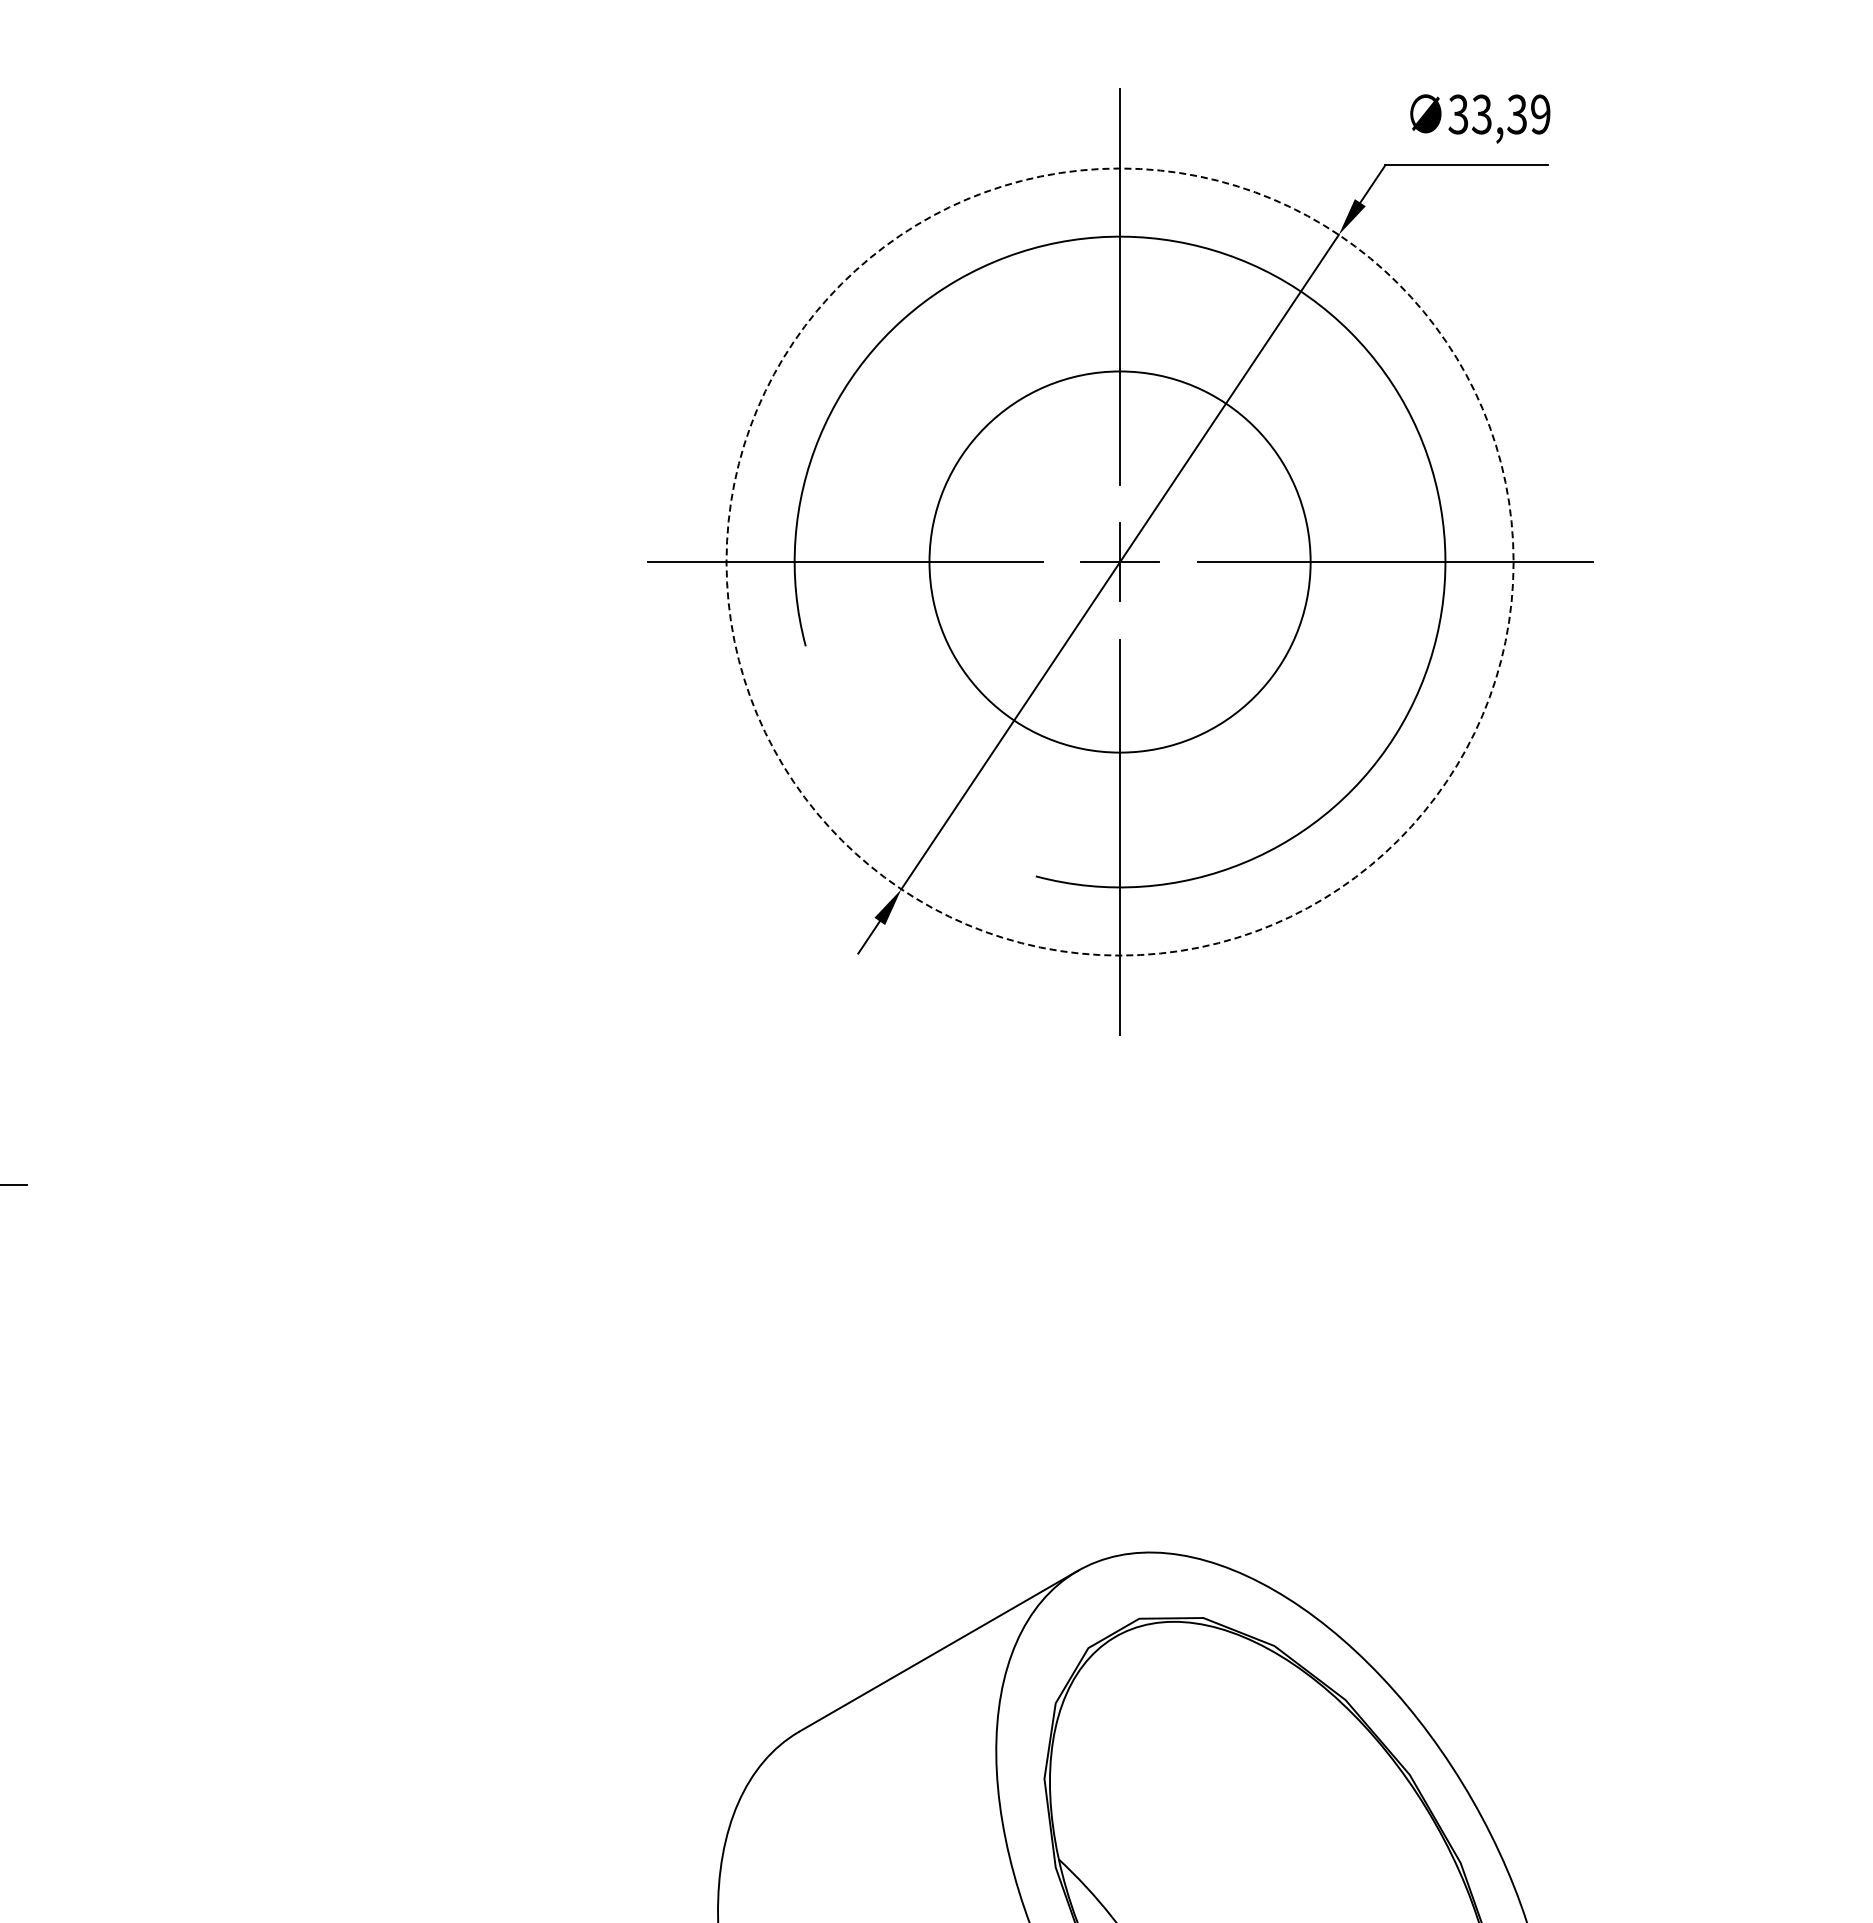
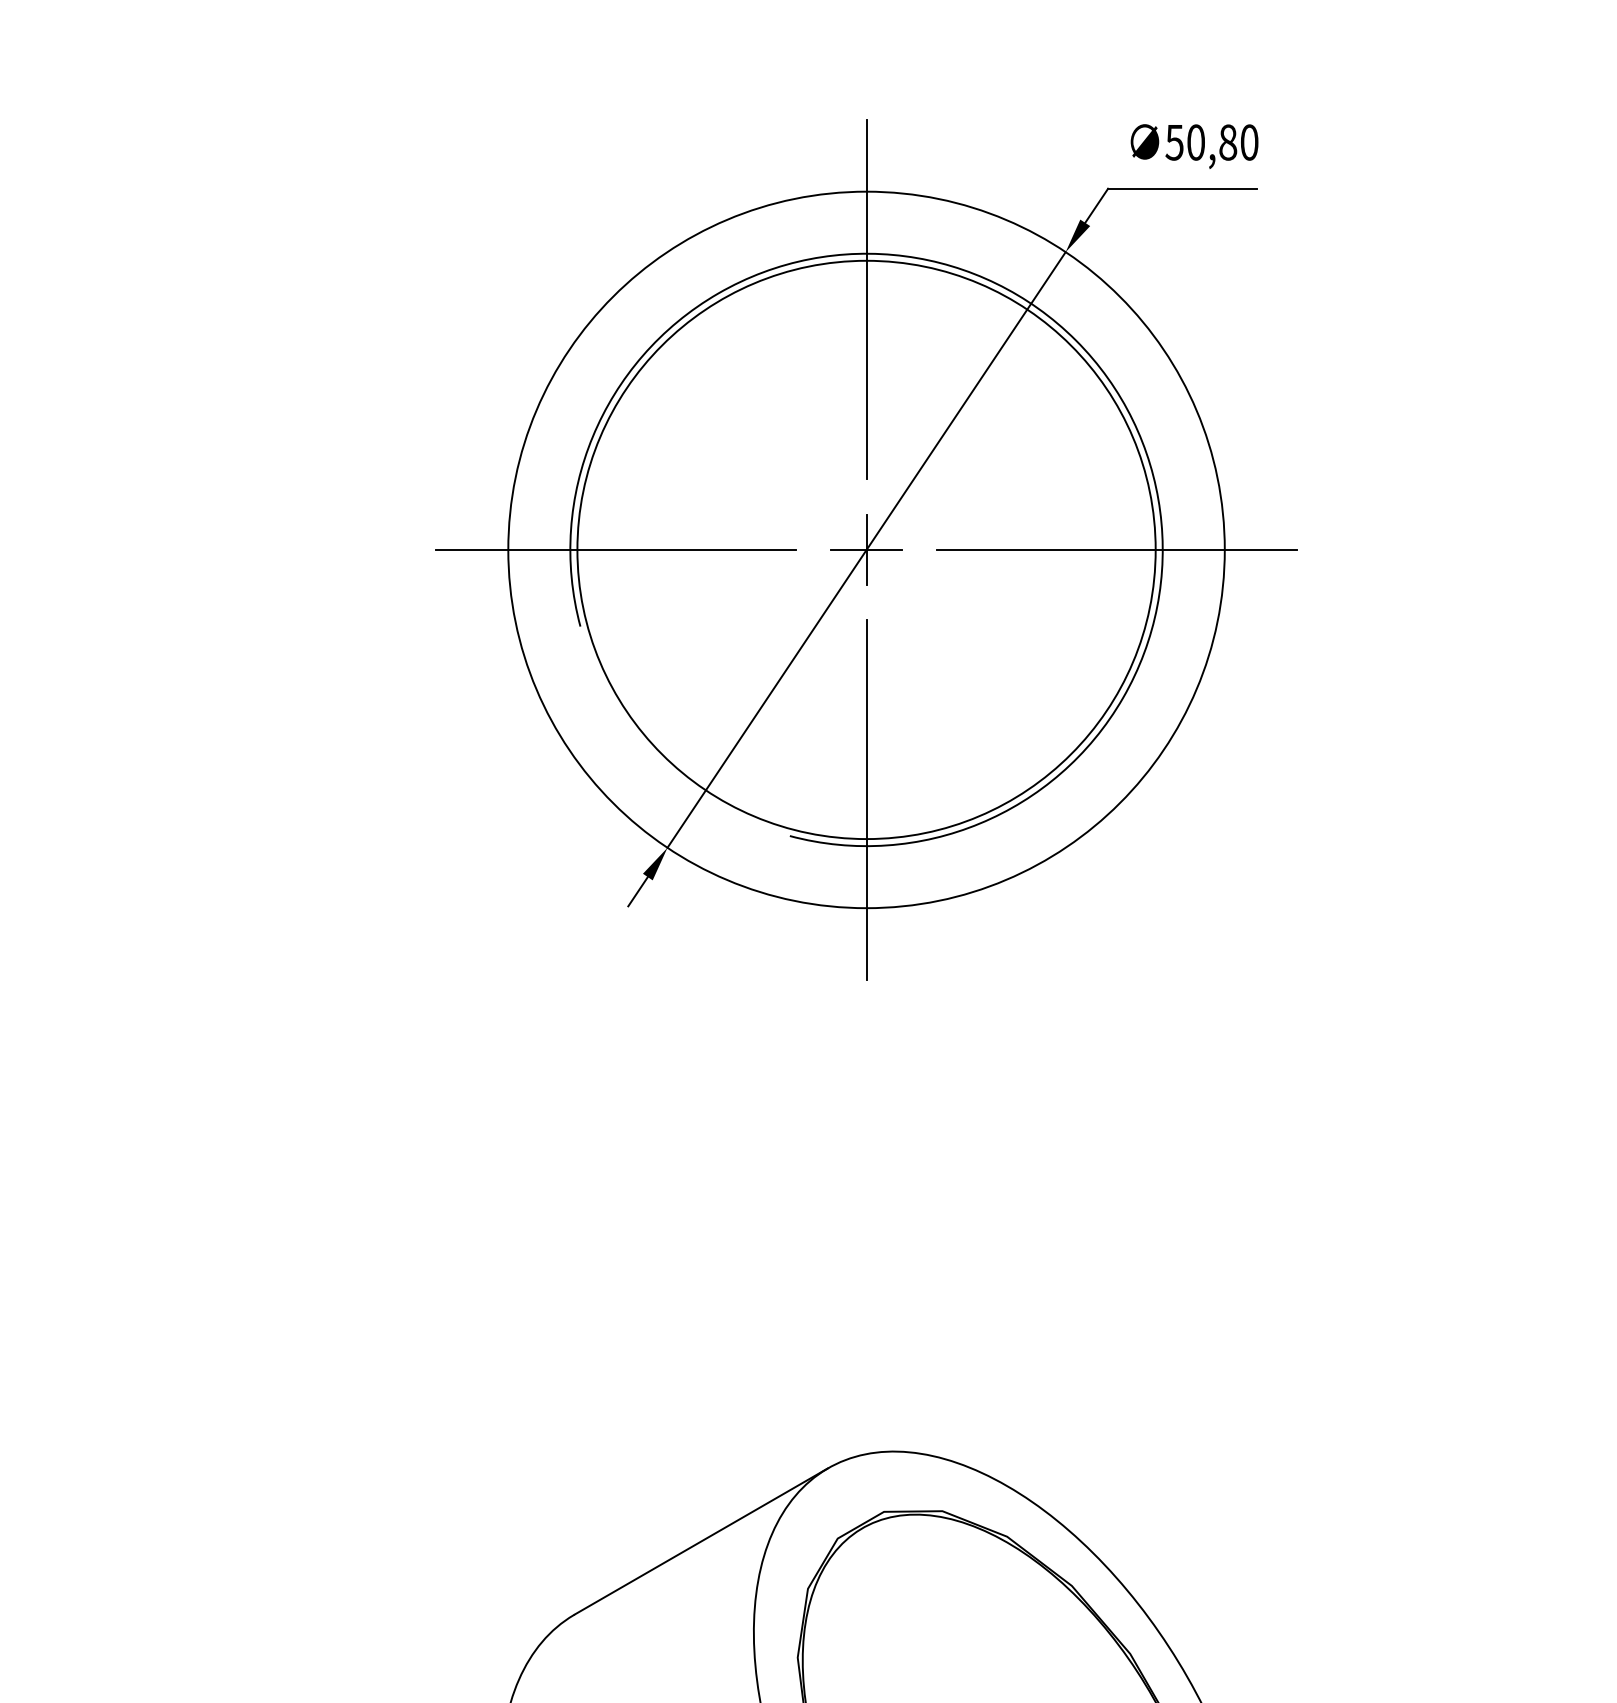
text: (1499, 114) -> (1211, 142), 33,39 -> 50,80
circle: (1119, 561) -> (866, 549), dashed -> solid
circle: (1119, 561) -> (866, 549), size x1.67

